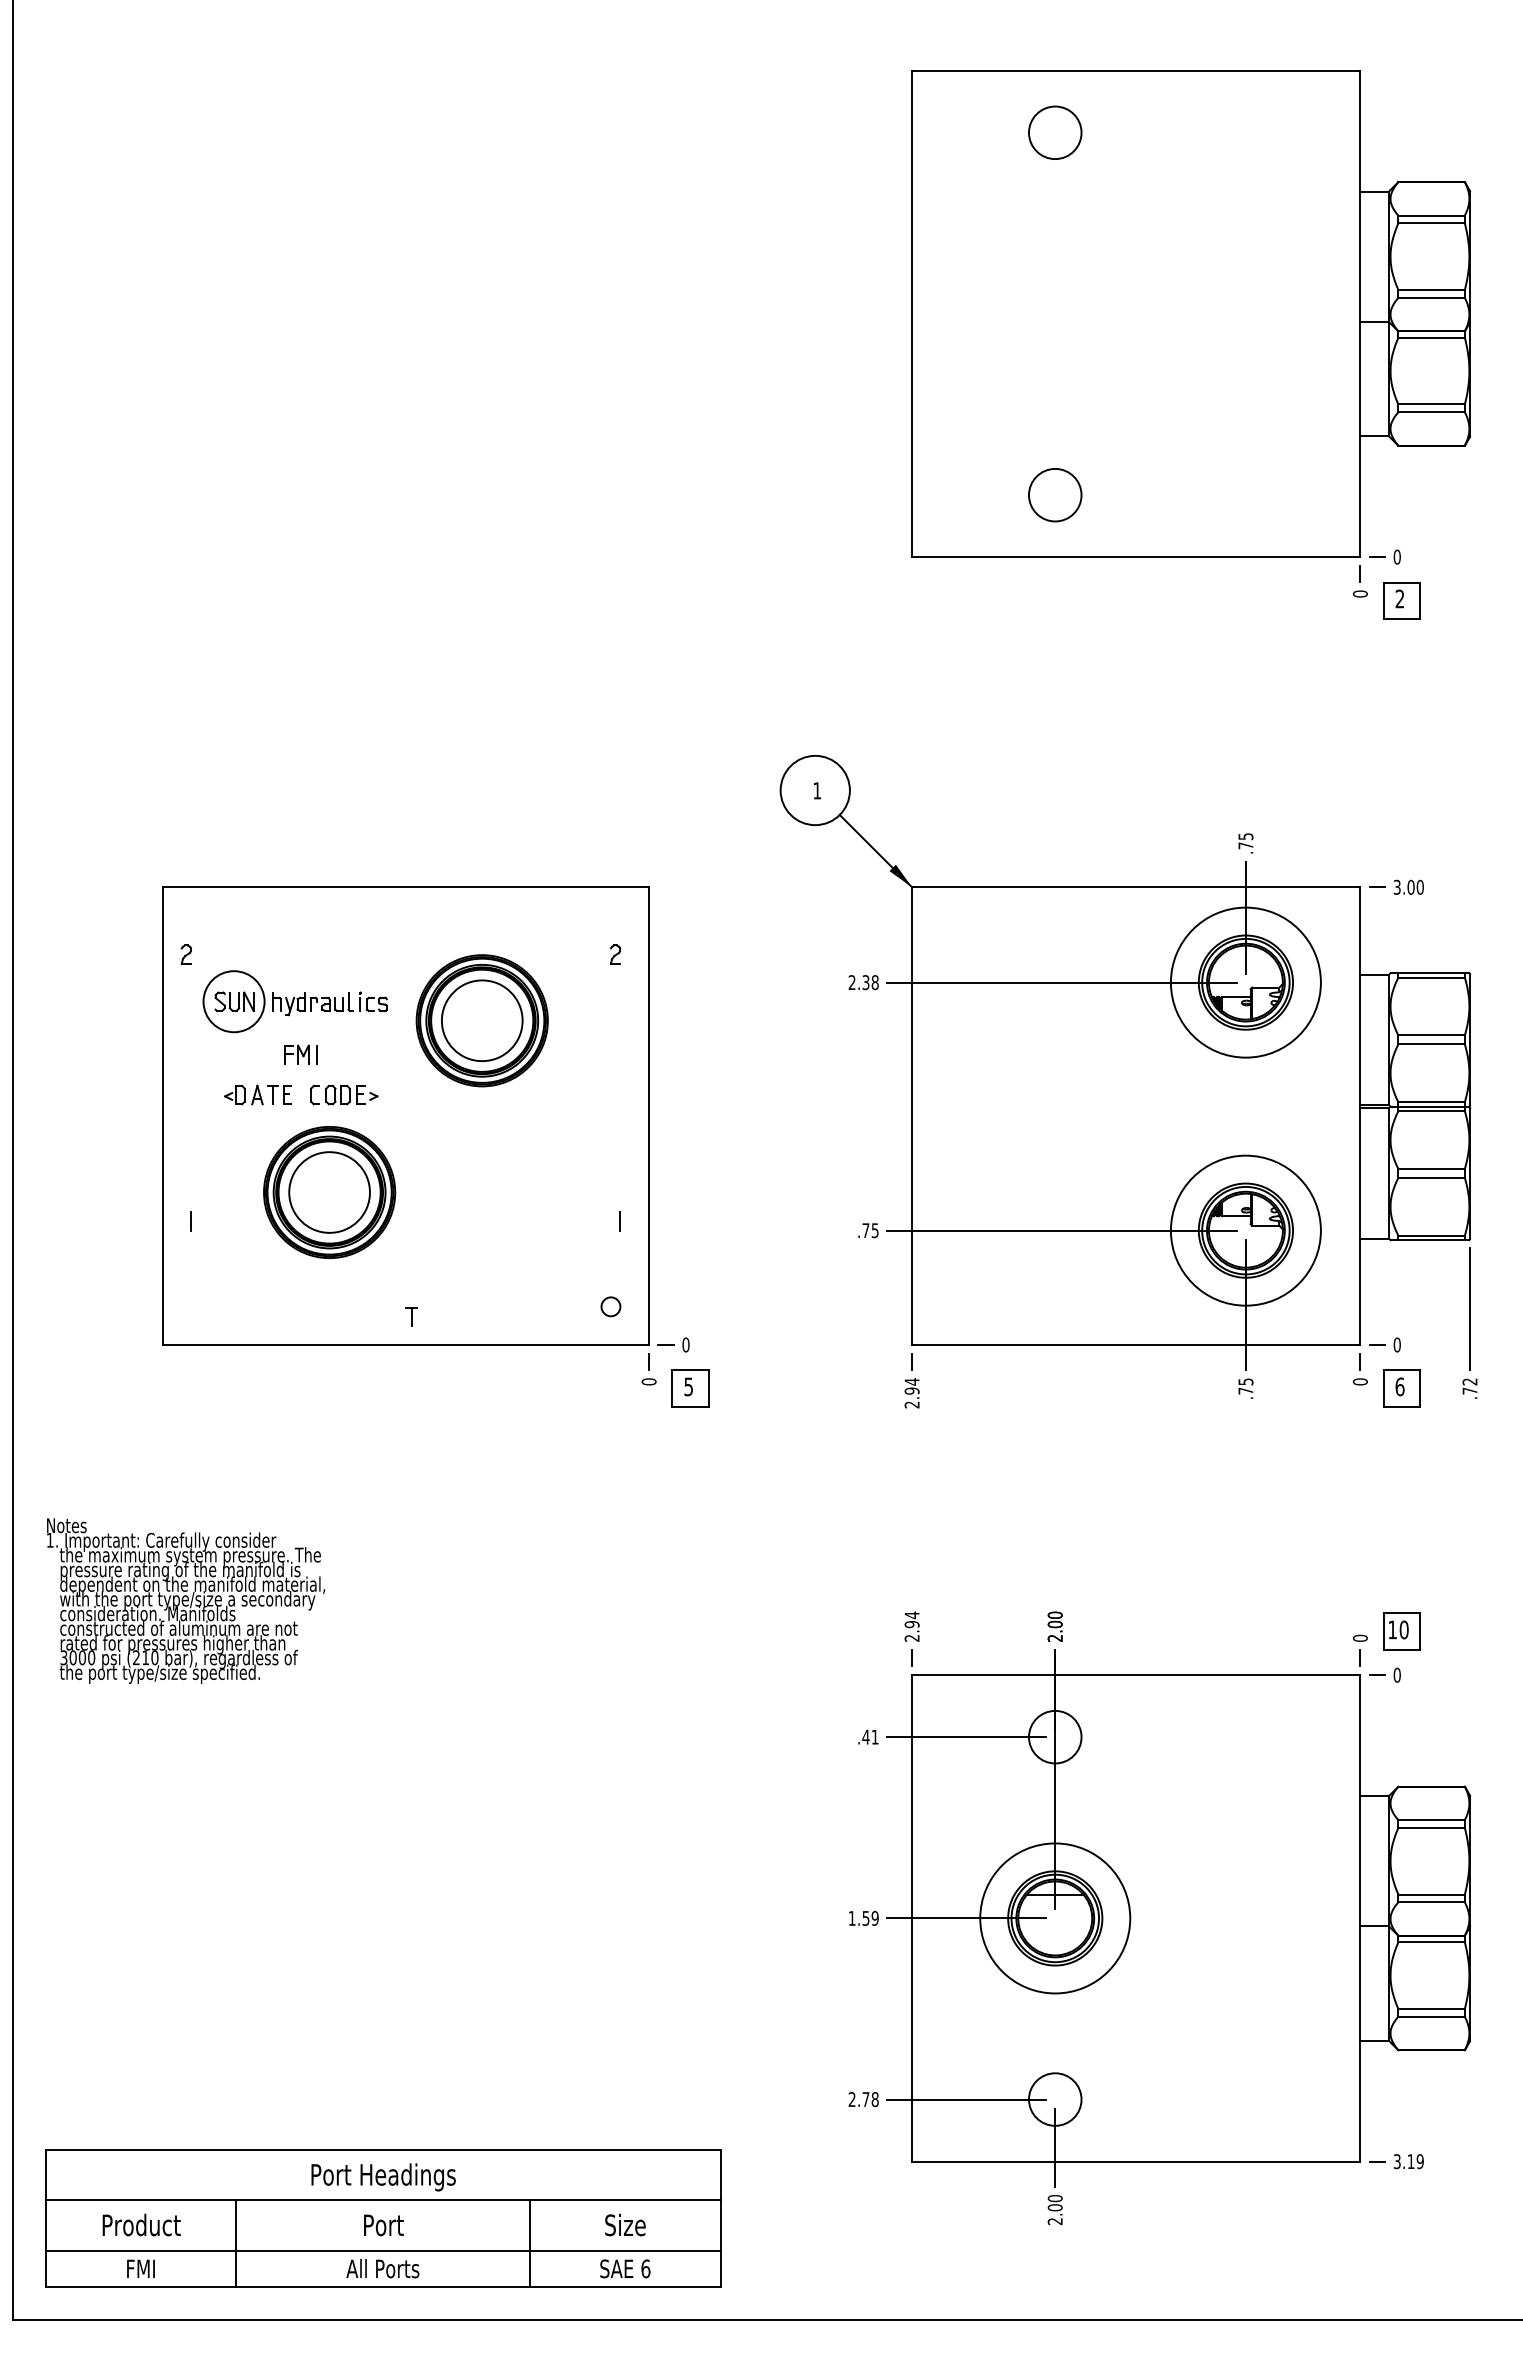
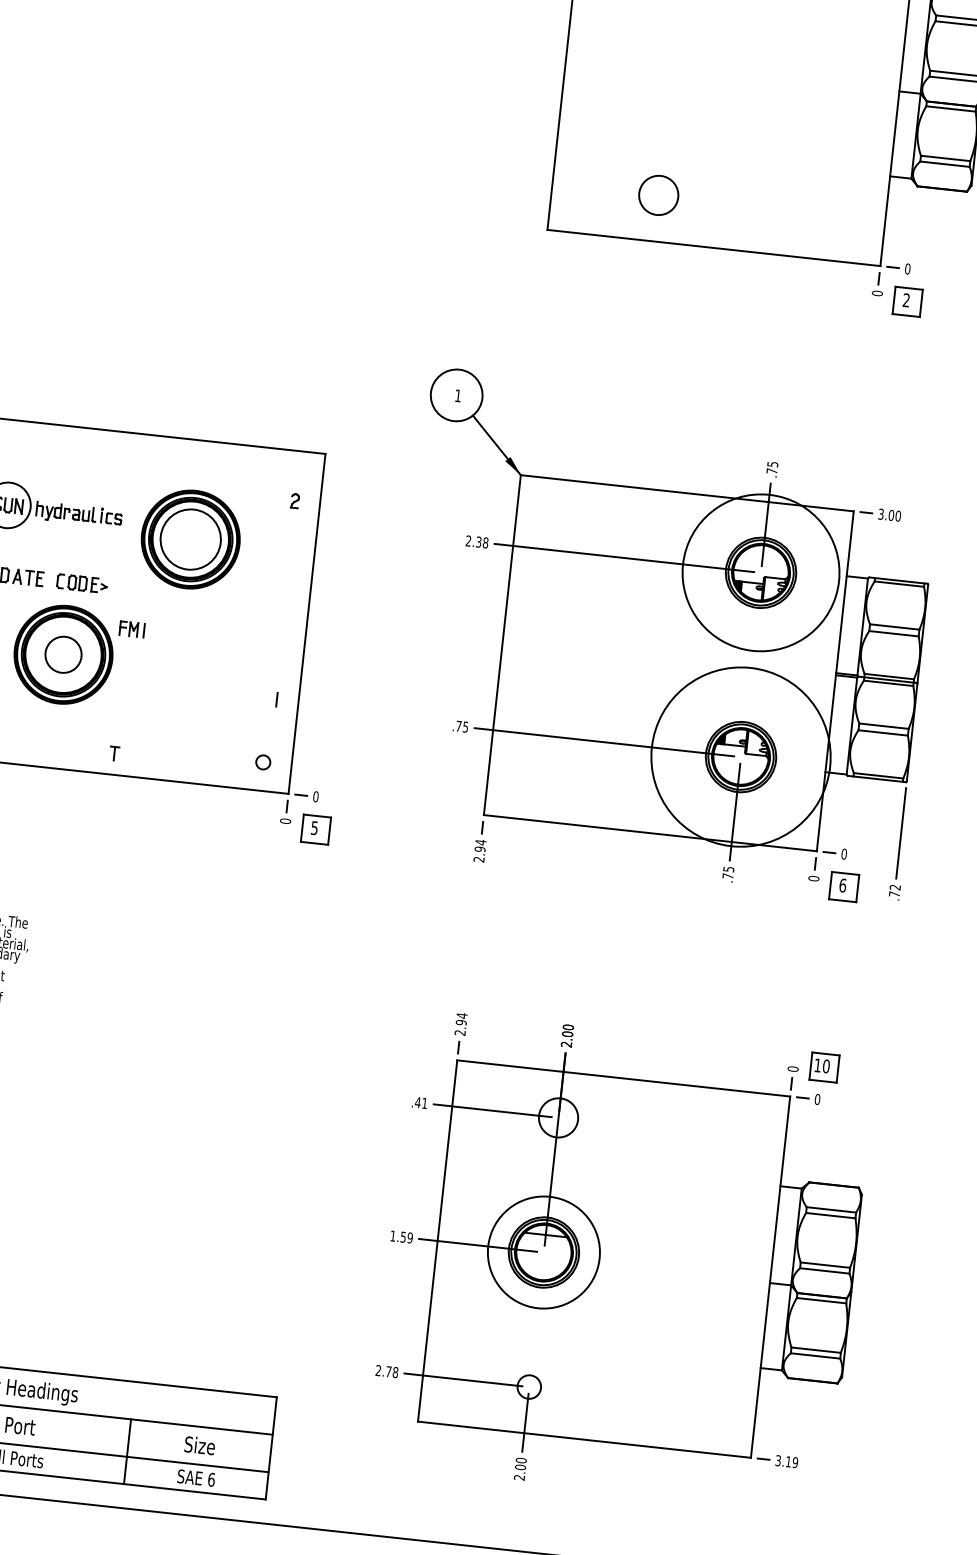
circle: (1245, 982) -> (760, 572), size x1.4
part: (300, 1054) -> (131, 629), moved
circle: (329, 1192) -> (63, 654), size x0.6
circle: (1245, 1230) -> (740, 756), size x1.6
circle: (1054, 2099) -> (528, 1386), size x0.6

